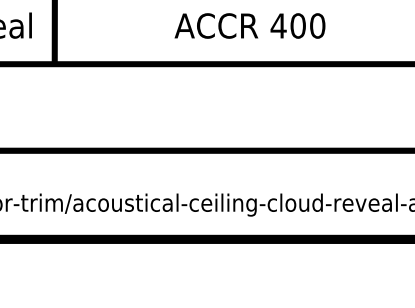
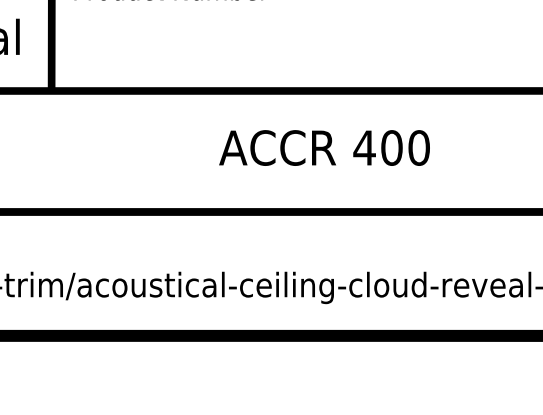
text: (249, 25) -> (323, 147), moved

